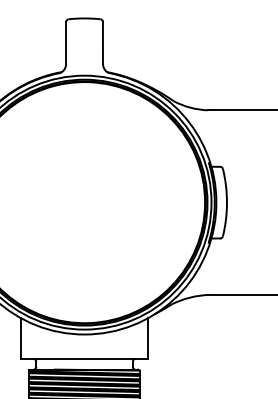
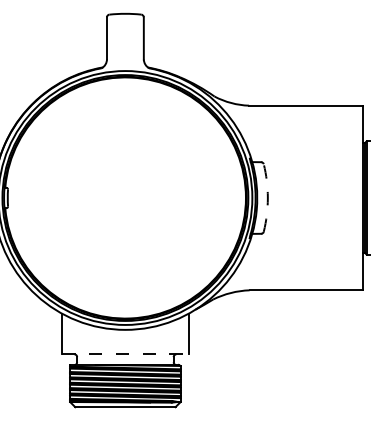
arc: (226, 203) -> (267, 198), solid -> dashed
line: (84, 359) -> (125, 354), solid -> dashed

